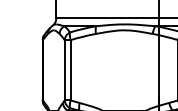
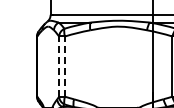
line: (64, 69) -> (58, 65), solid -> dashed
line: (70, 69) -> (64, 65), solid -> dashed

